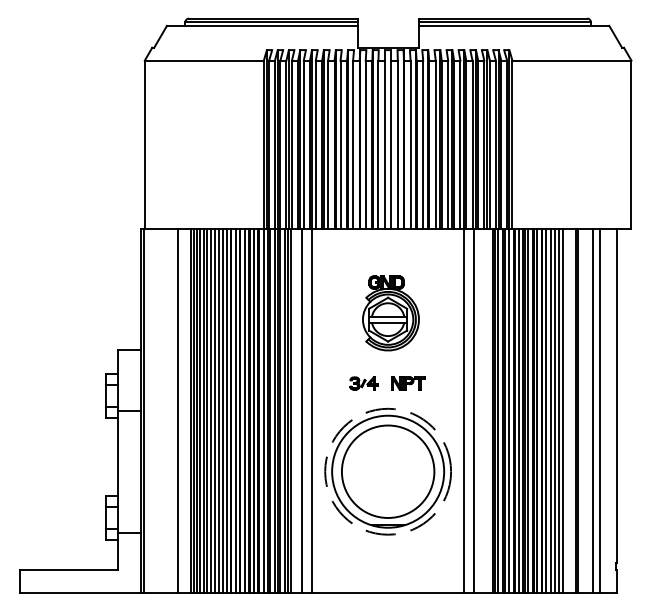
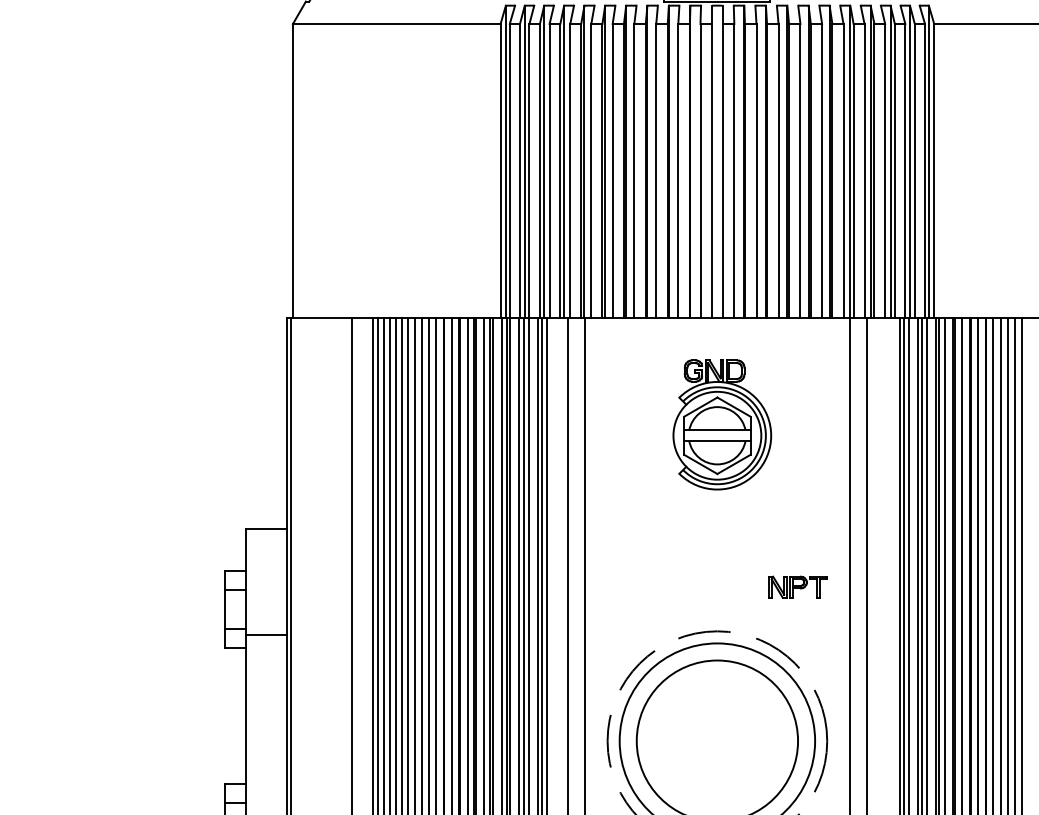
part: (390, 313) -> (721, 424), moved
part: (363, 383) -> (674, 587), removed
part: (408, 383) -> (798, 587), moved

